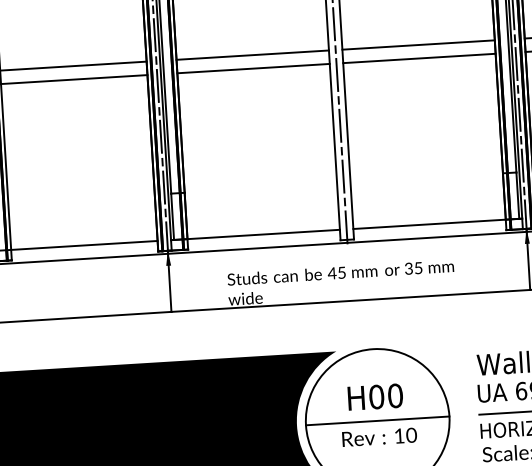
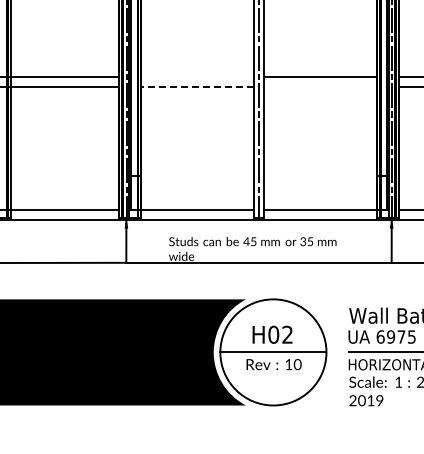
line: (252, 55) -> (197, 77), removed
line: (419, 58) -> (320, 87), removed
line: (253, 68) -> (197, 87), solid -> dashed
text: (395, 395) -> (287, 334), H00 -> H02

